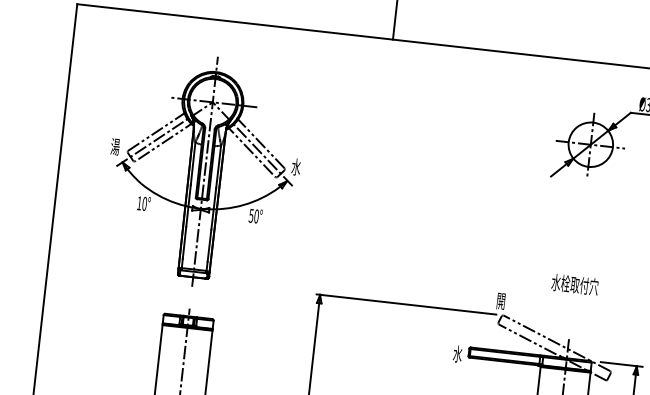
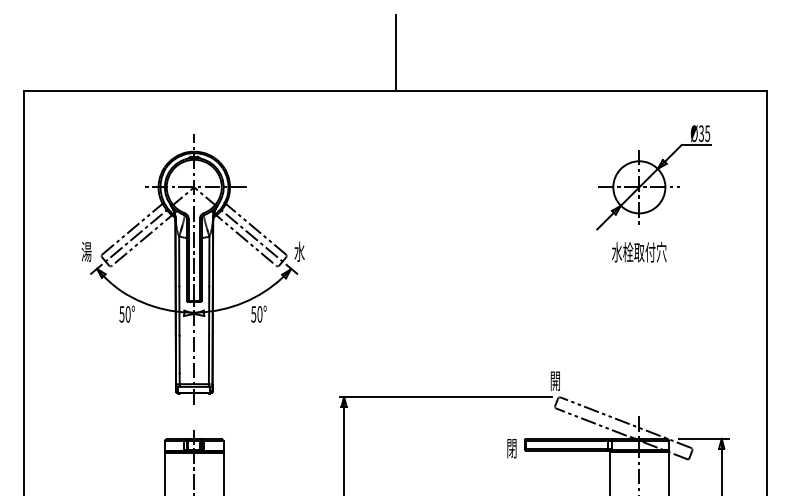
text: (139, 203) -> (121, 314), 10° -> 50°
text: (575, 285) -> (639, 252), moved
text: (457, 354) -> (511, 448), 水 -> 閉

